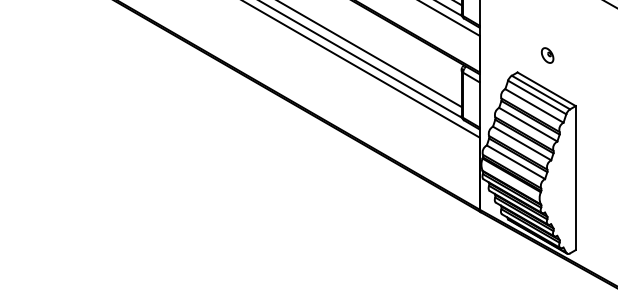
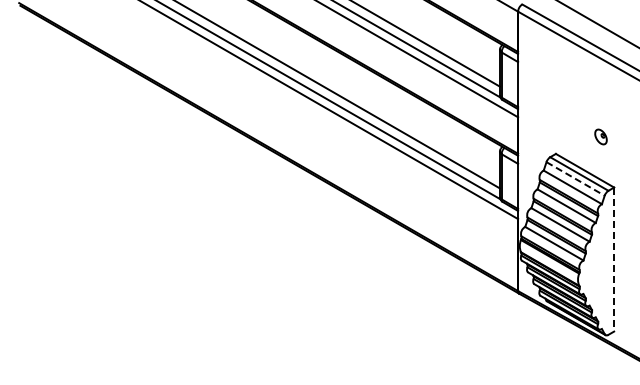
part: (547, 55) -> (600, 136), moved
line: (537, 97) -> (575, 178), solid -> dashed
line: (576, 179) -> (614, 260), solid -> dashed

